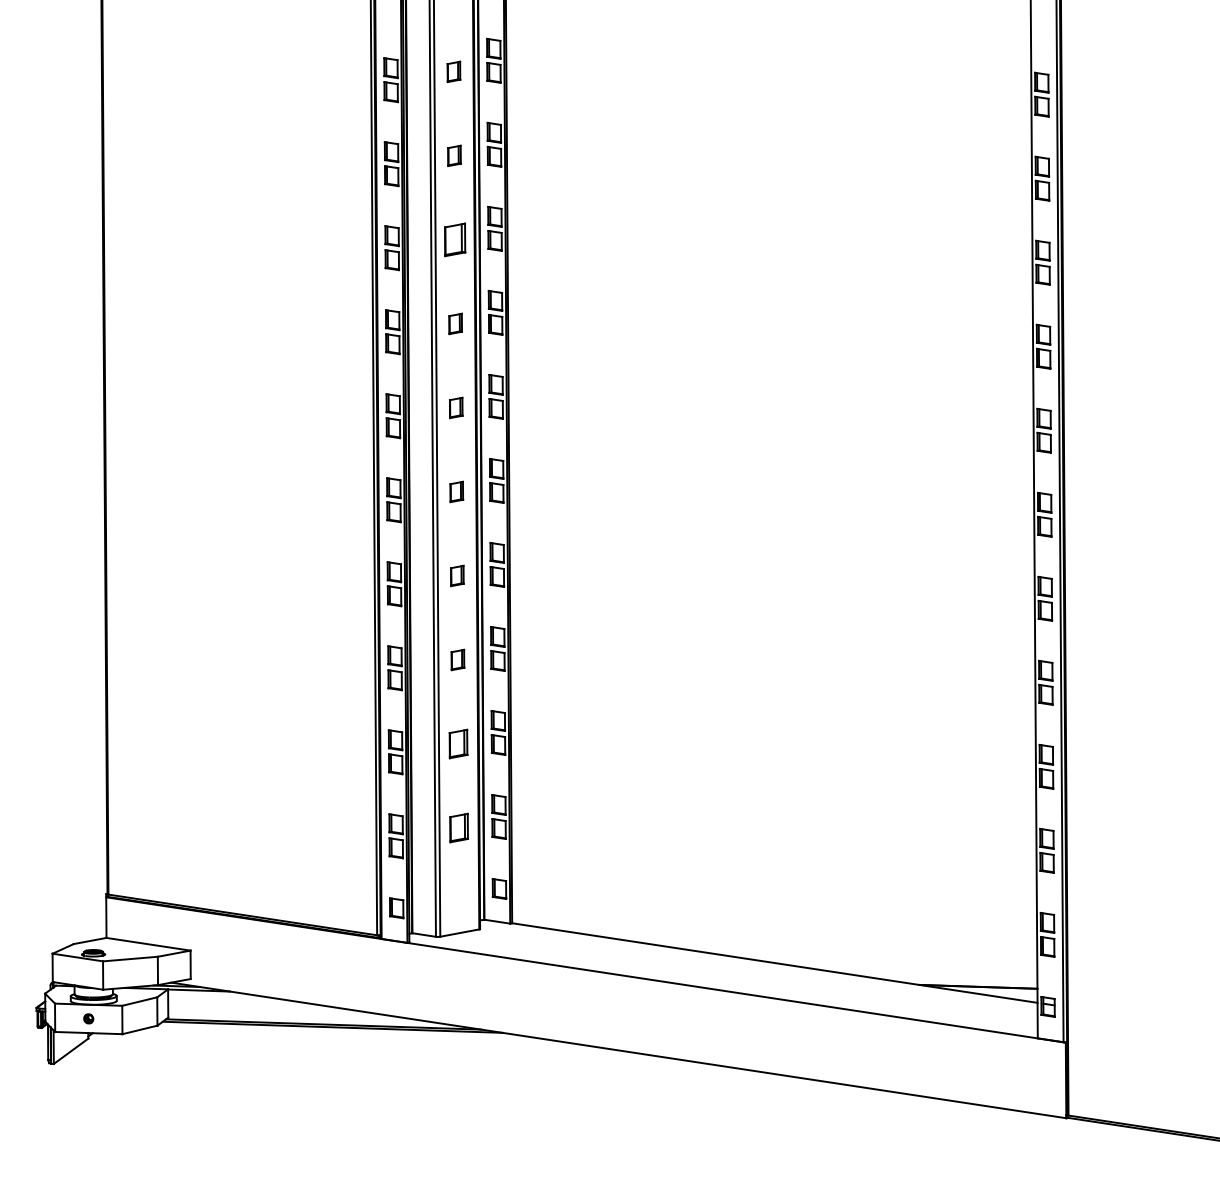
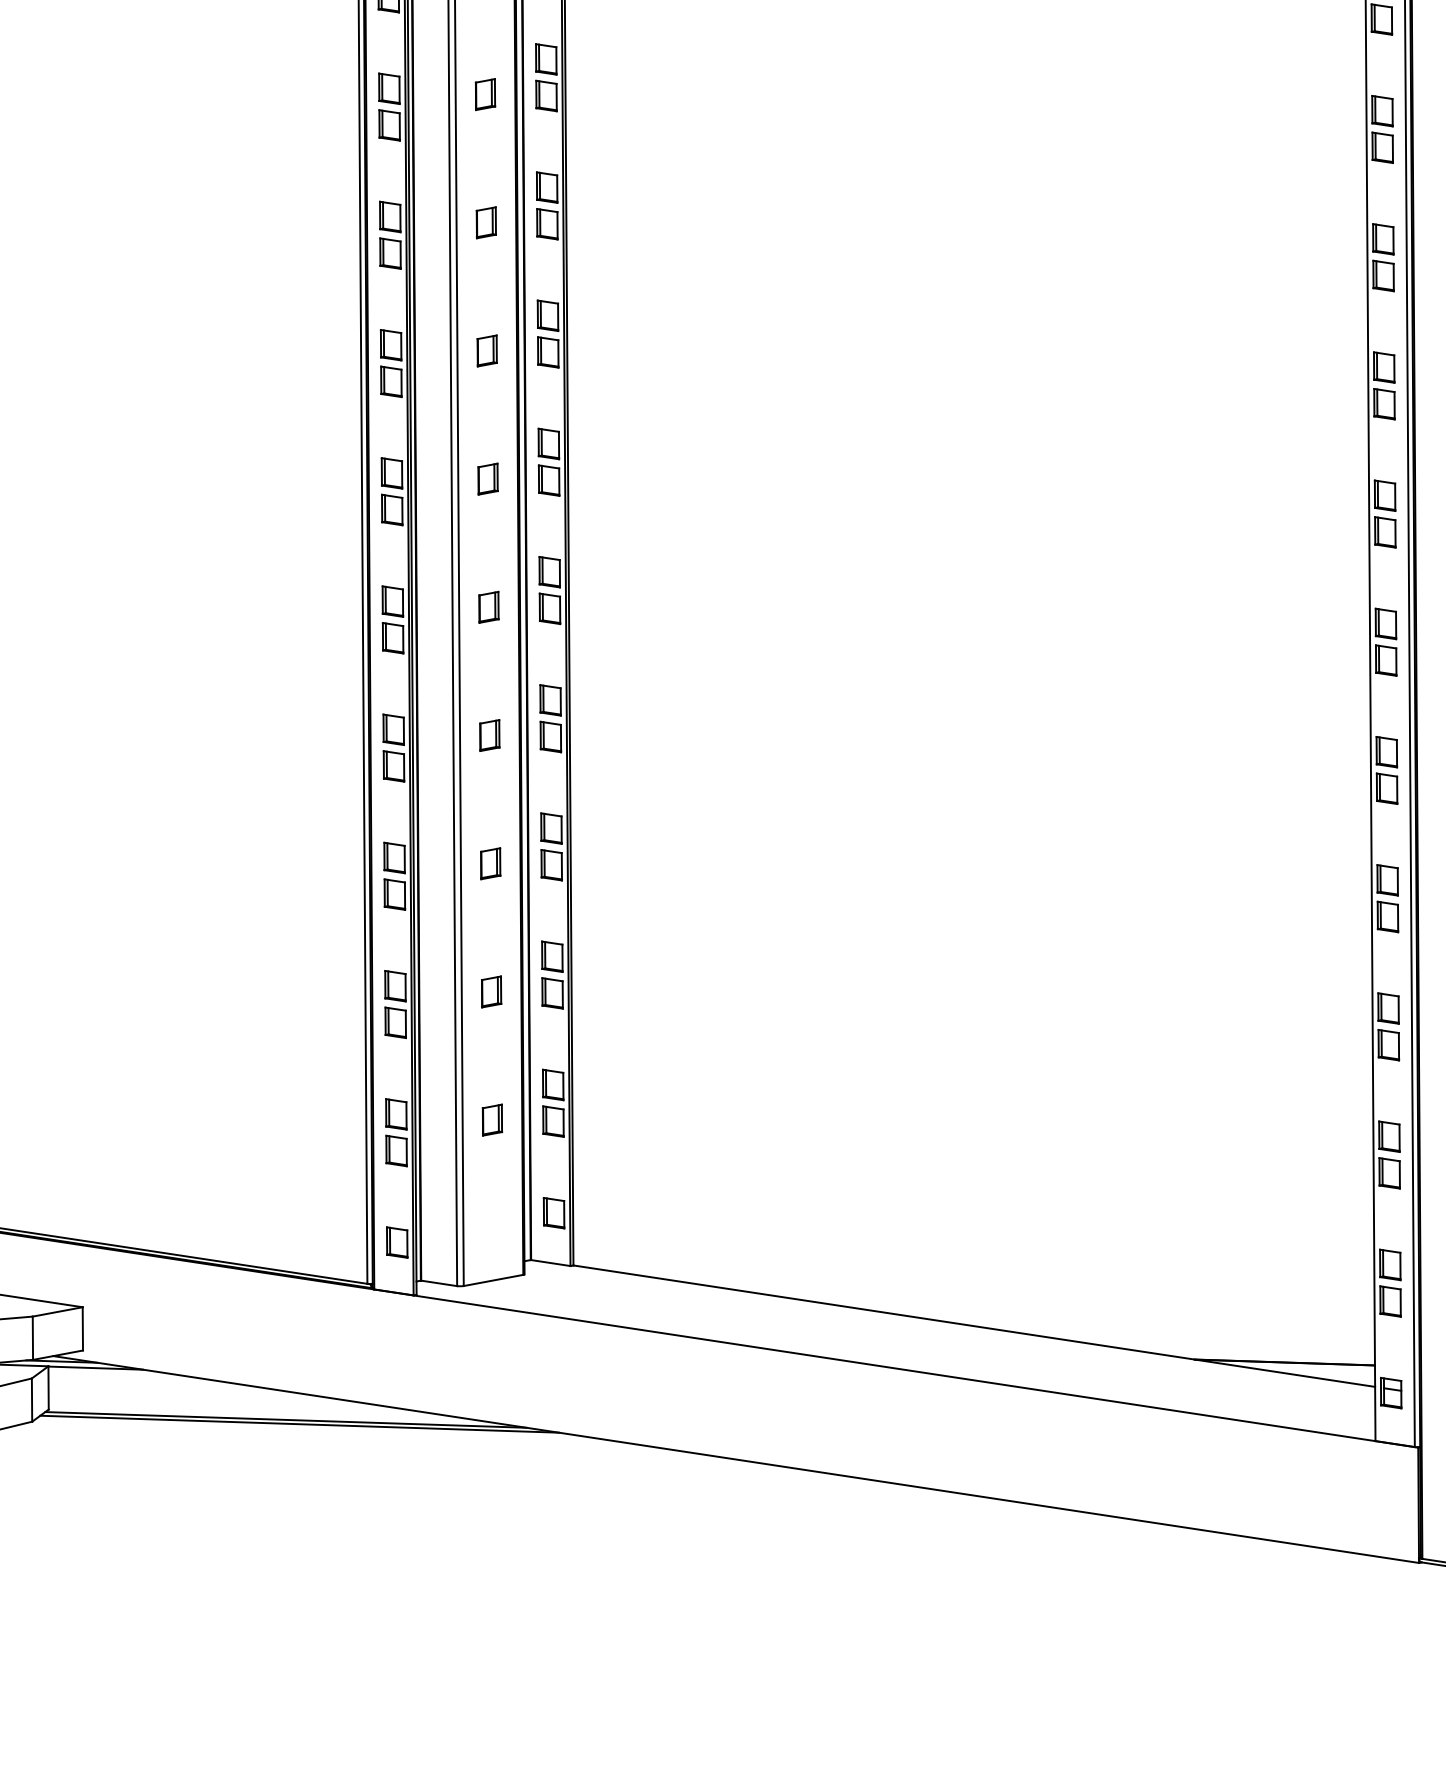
part: (454, 239) -> (485, 222), size x0.62
part: (458, 743) -> (491, 991), size x0.71
part: (458, 827) -> (491, 1119), size x0.71

